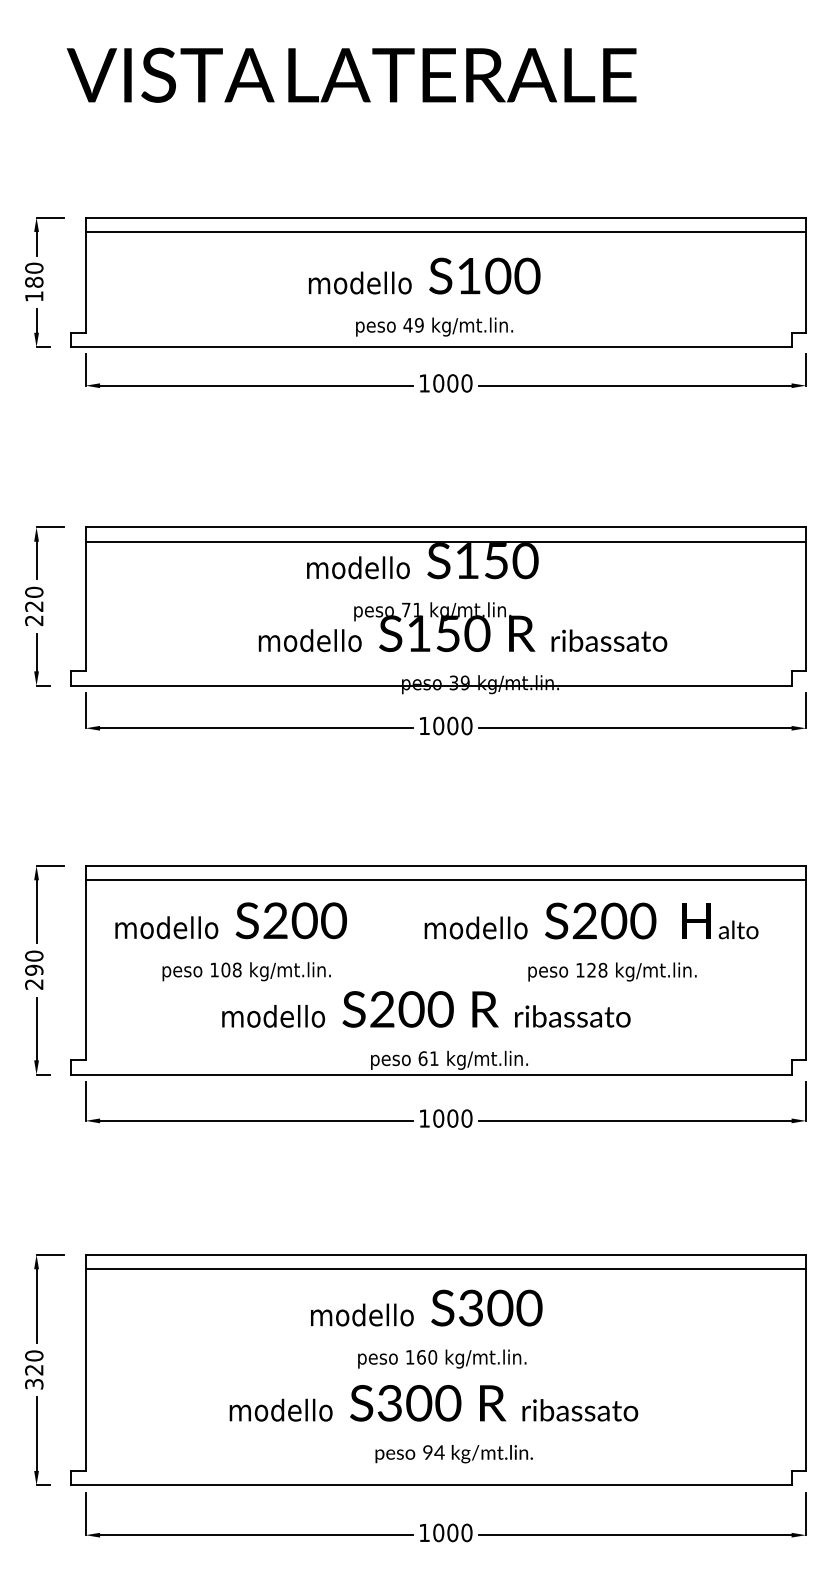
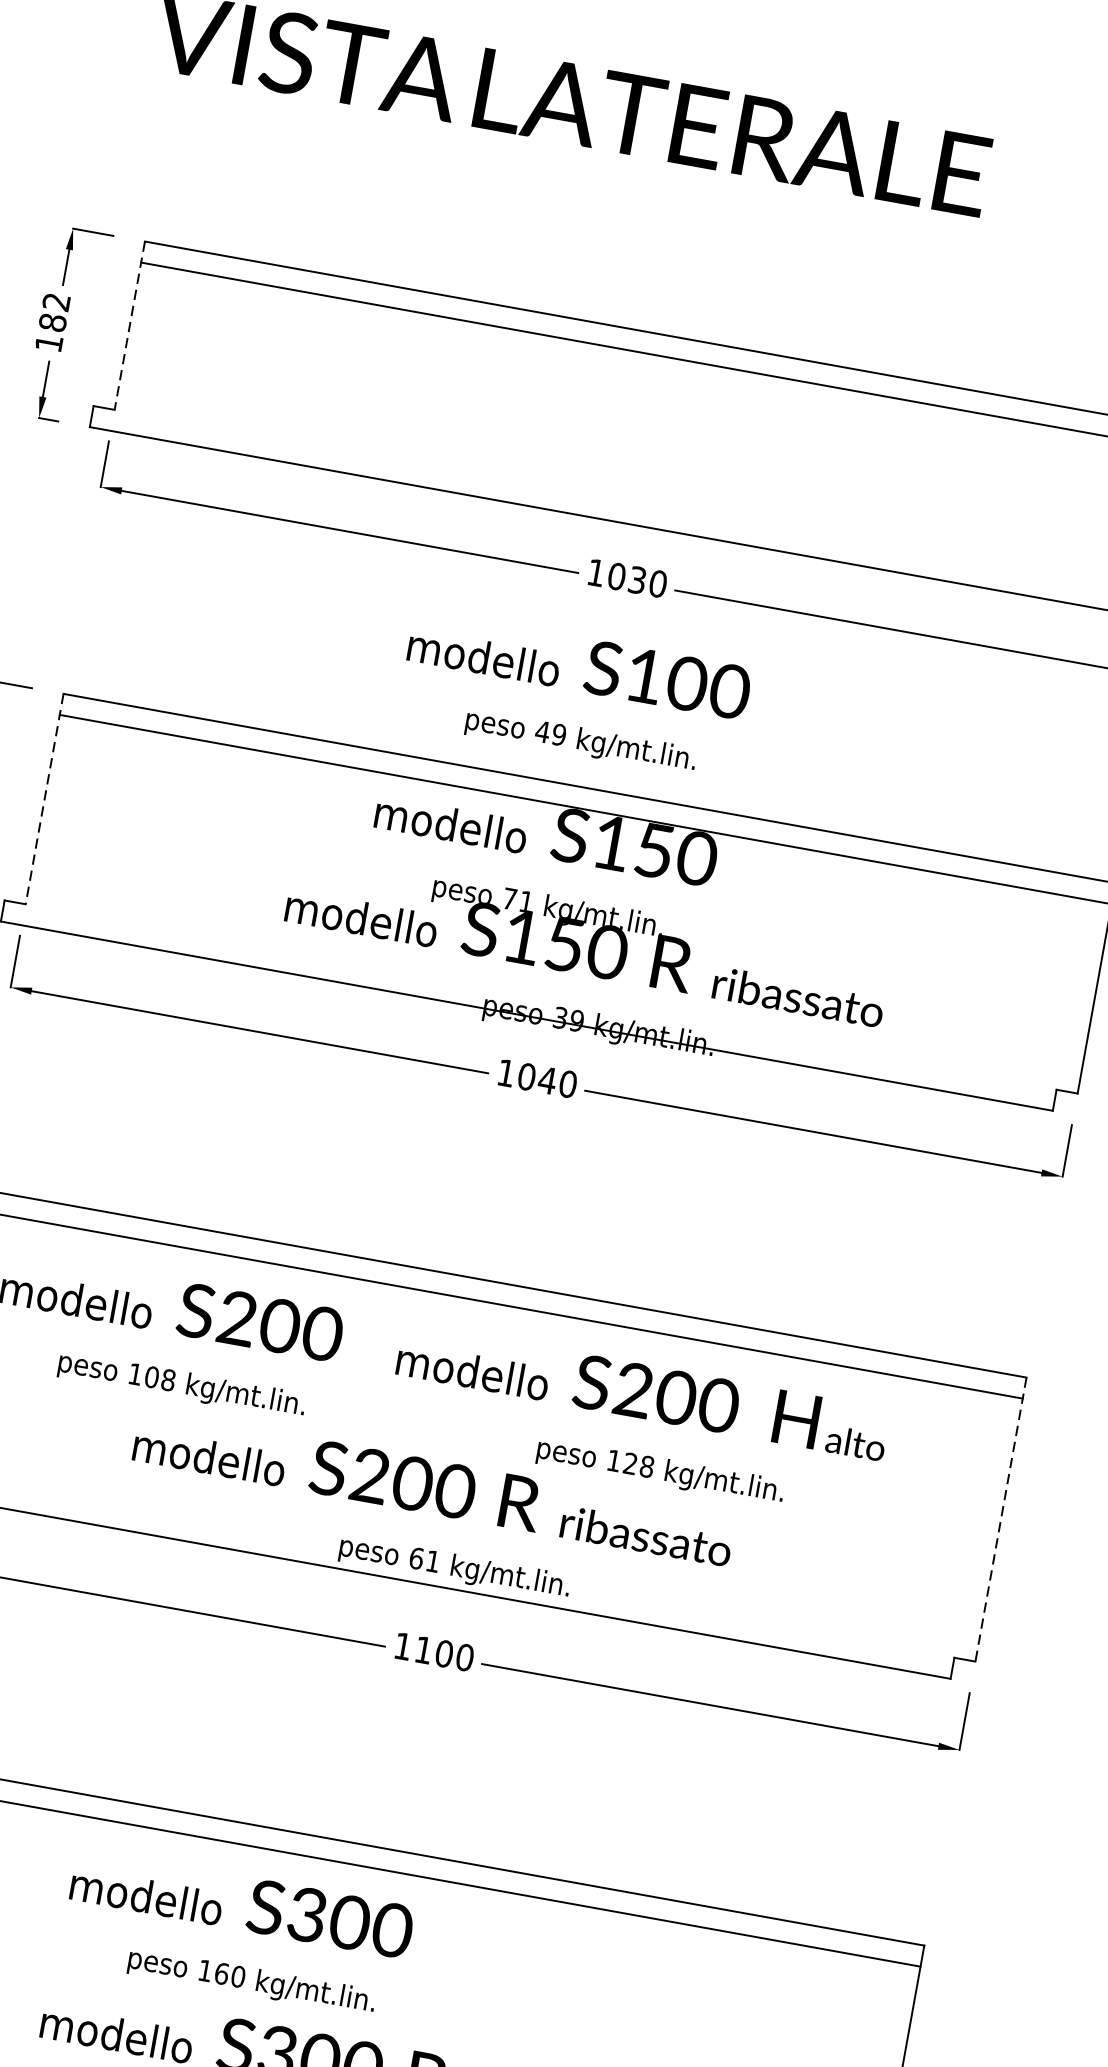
text: (34, 267) -> (57, 301), 180 -> 182
line: (85, 275) -> (129, 326), solid -> dashed
text: (424, 296) -> (574, 694), moved
text: (452, 383) -> (637, 580), 1000 -> 1030
line: (85, 599) -> (44, 799), solid -> dashed
text: (452, 725) -> (547, 1079), 1000 -> 1040
text: (591, 941) -> (637, 1421), moved
line: (806, 963) -> (1001, 1520), solid -> dashed
text: (438, 1118) -> (423, 1649), 1000 -> 1100
text: (426, 1328) -> (236, 1932), moved

